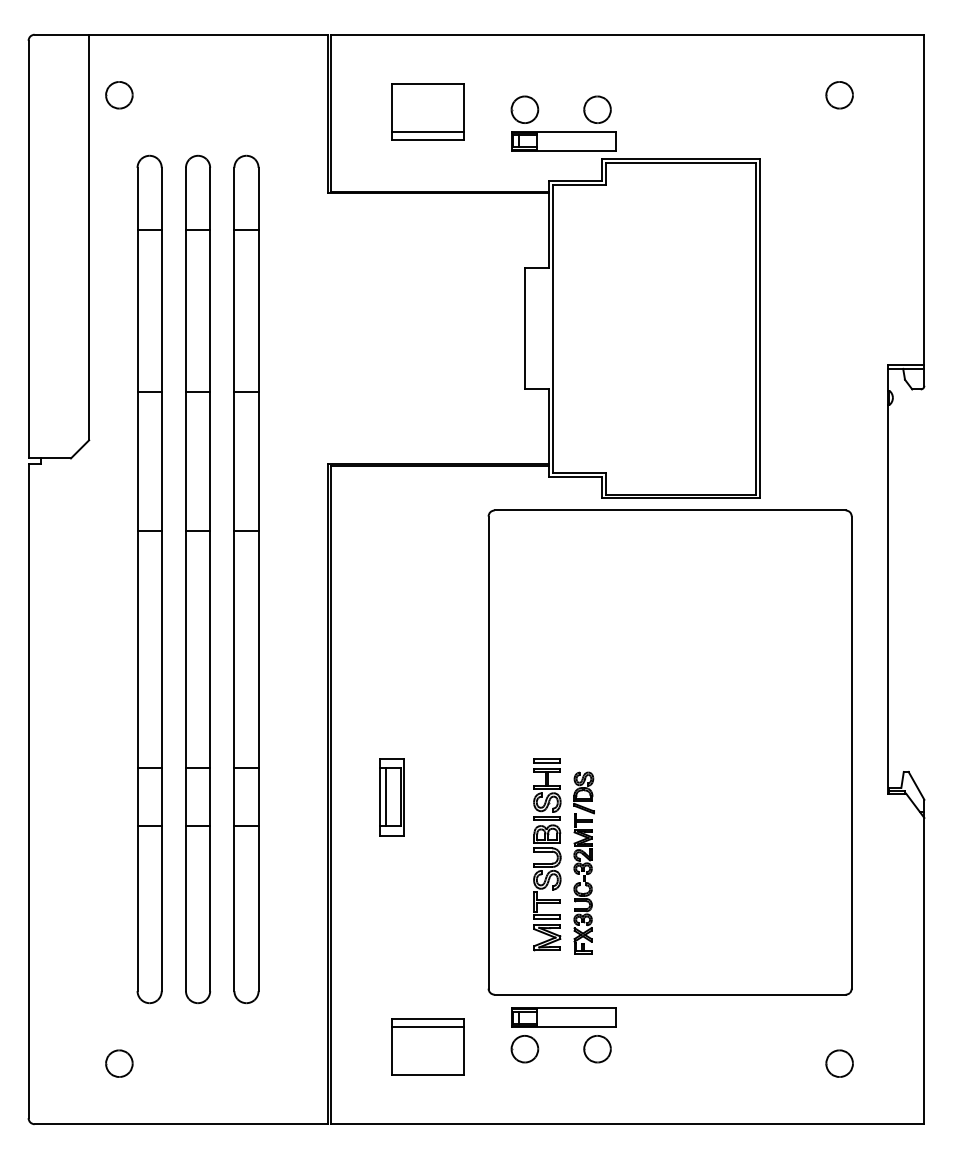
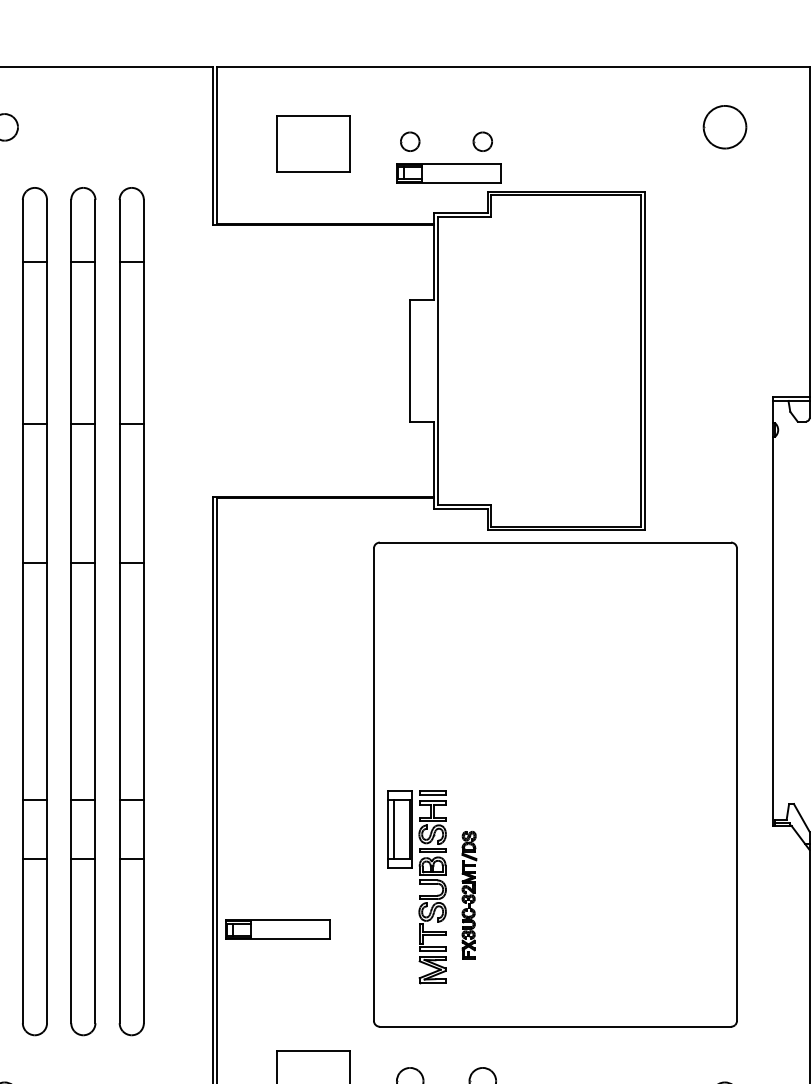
part: (839, 95) -> (724, 127), size x1.6
part: (524, 109) -> (409, 141), size x0.7
part: (597, 109) -> (482, 141), size x0.7
line: (427, 131) -> (312, 163), removed
part: (391, 797) -> (399, 829), moved
part: (583, 862) -> (468, 894), size x0.7
part: (563, 1017) -> (277, 929), moved
line: (427, 1027) -> (312, 1059), removed

